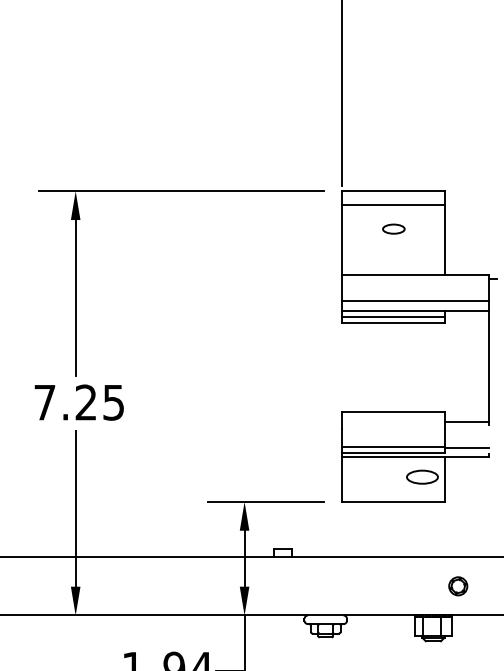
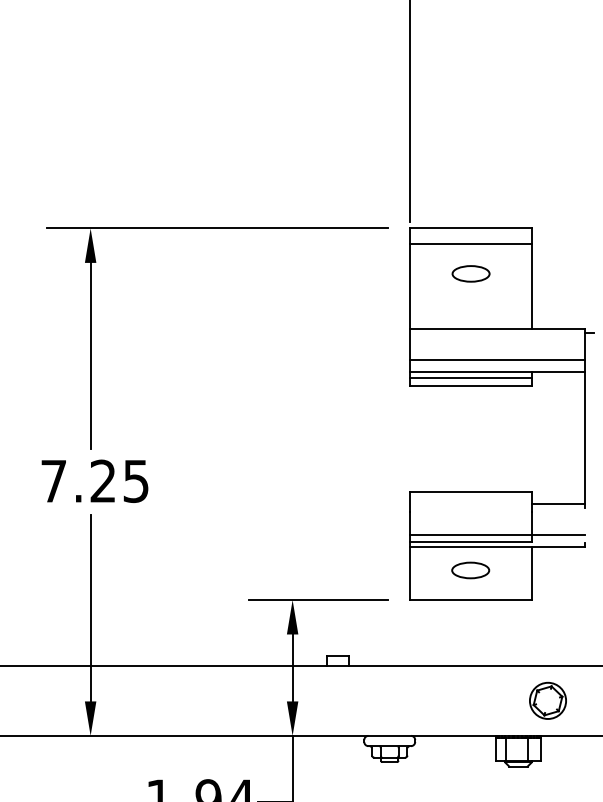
part: (393, 228) -> (470, 273), size x1.43
part: (422, 476) -> (470, 569), moved
part: (458, 586) -> (548, 701), size x1.67

